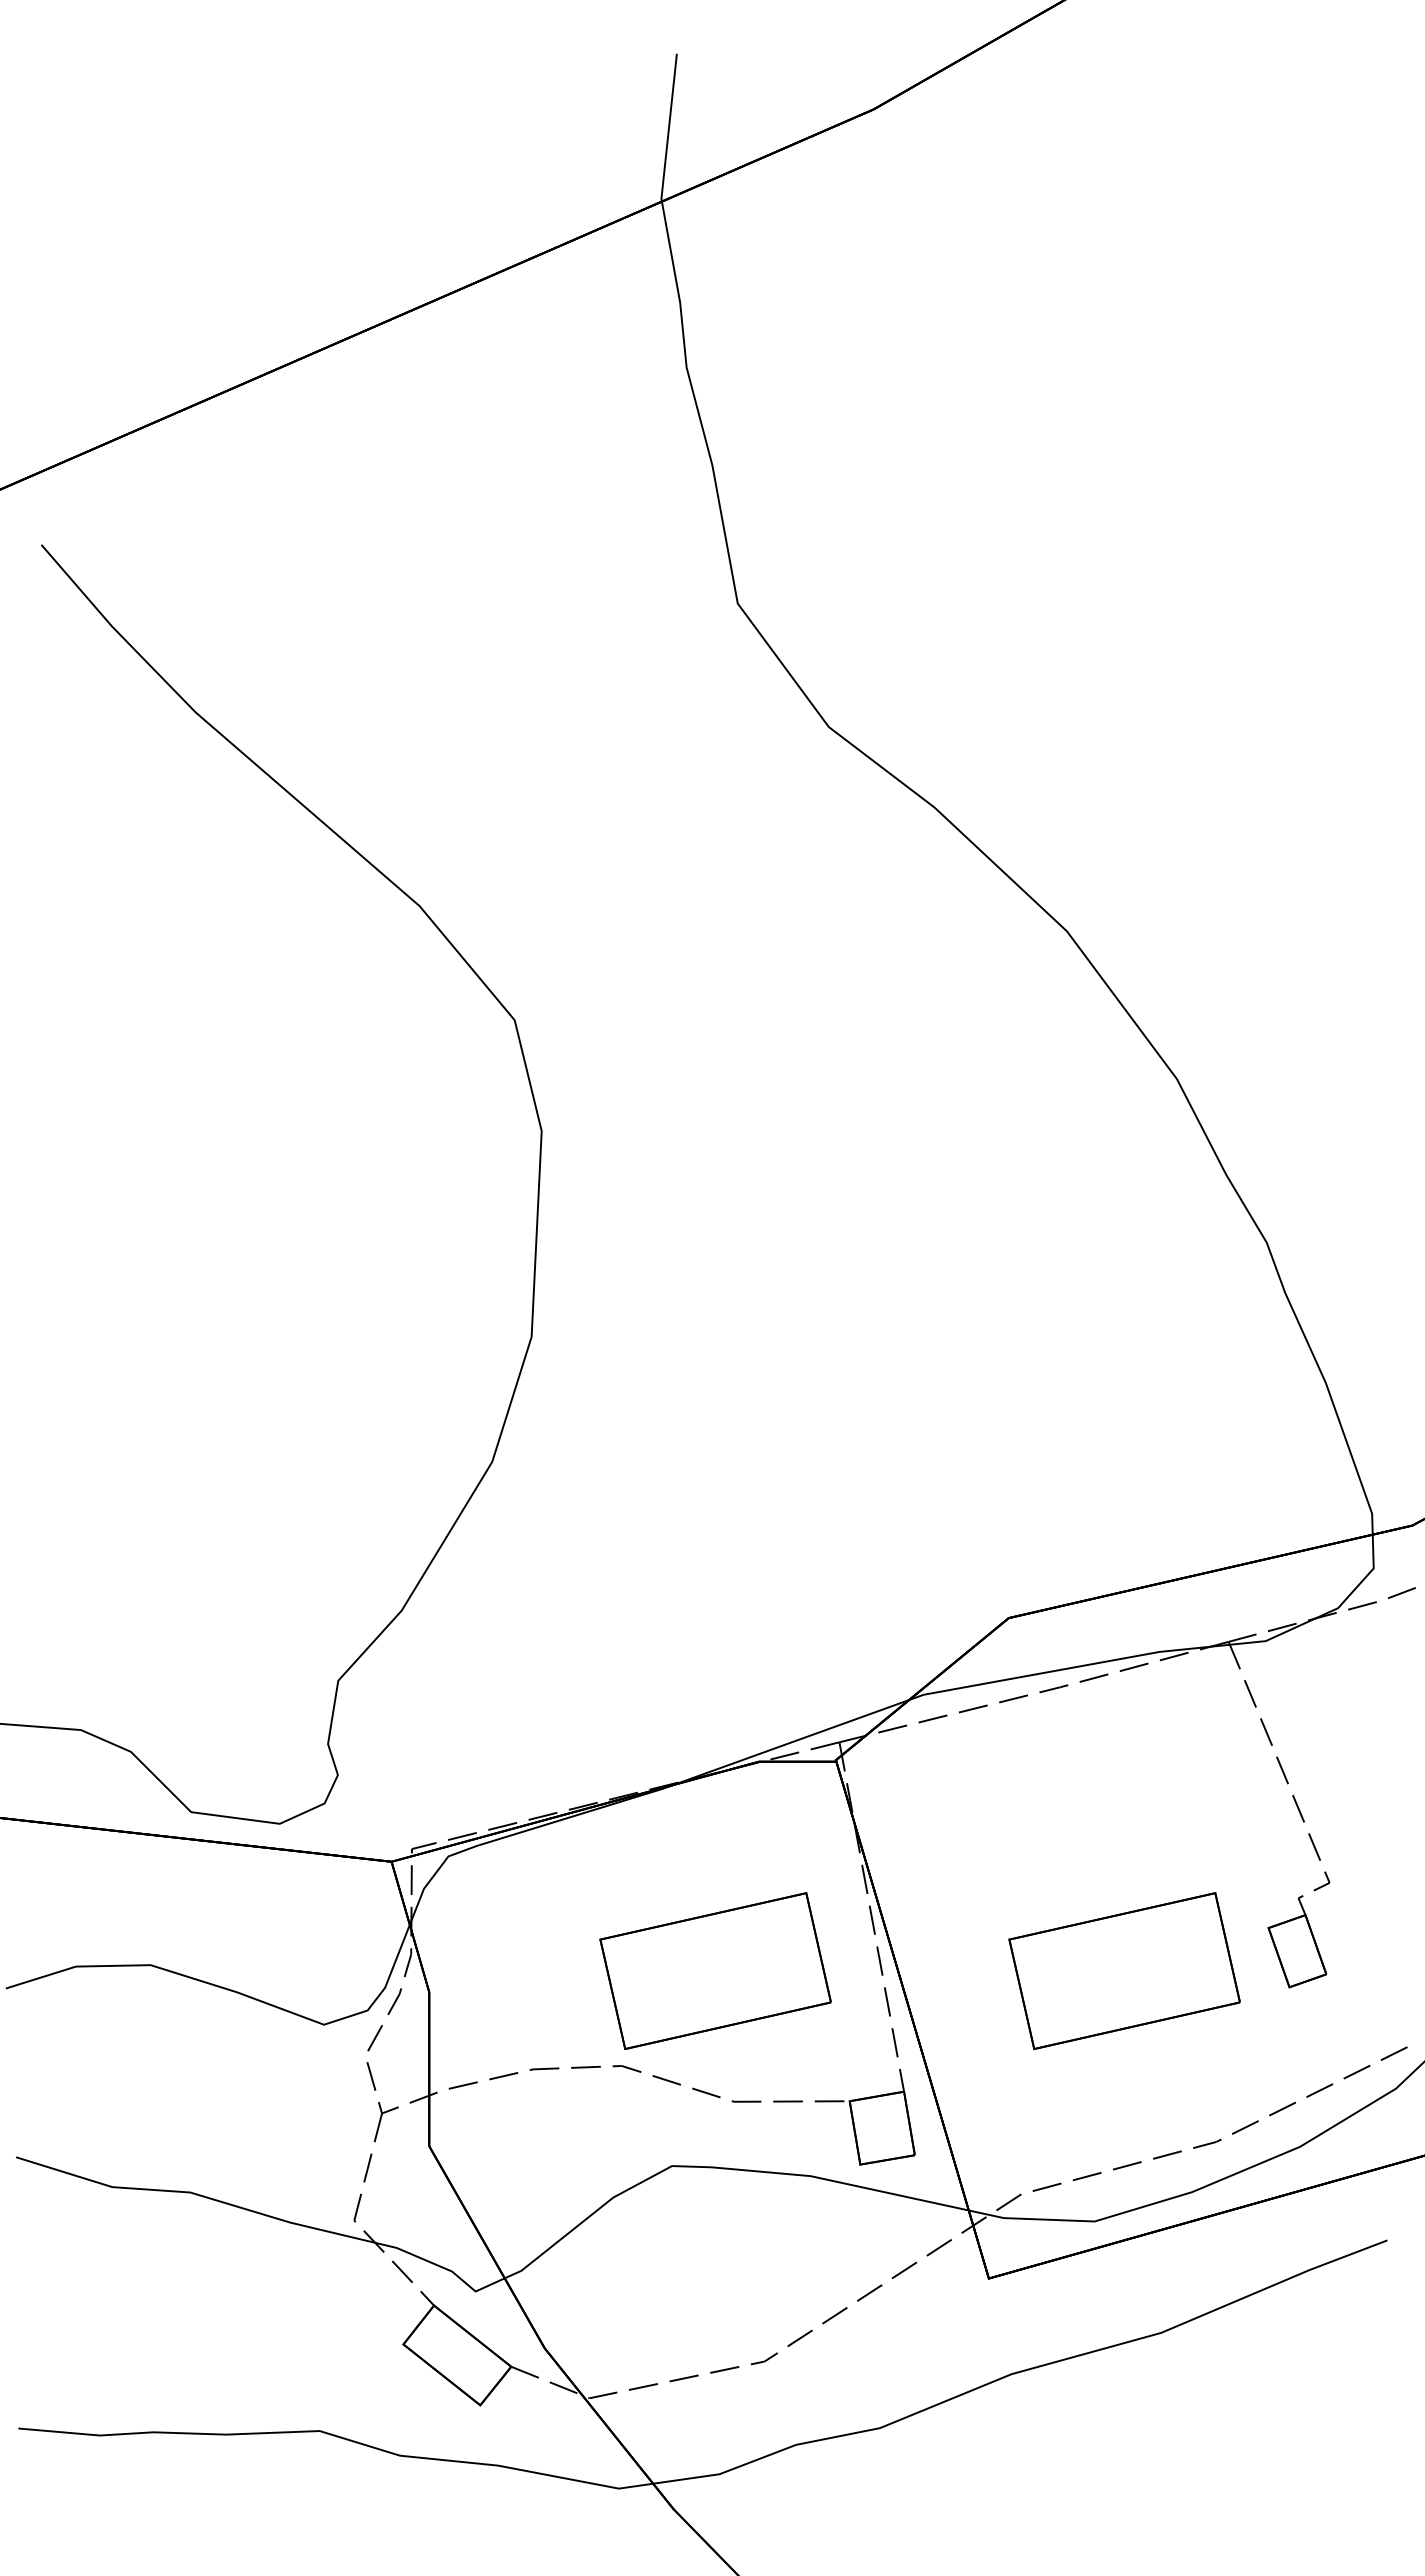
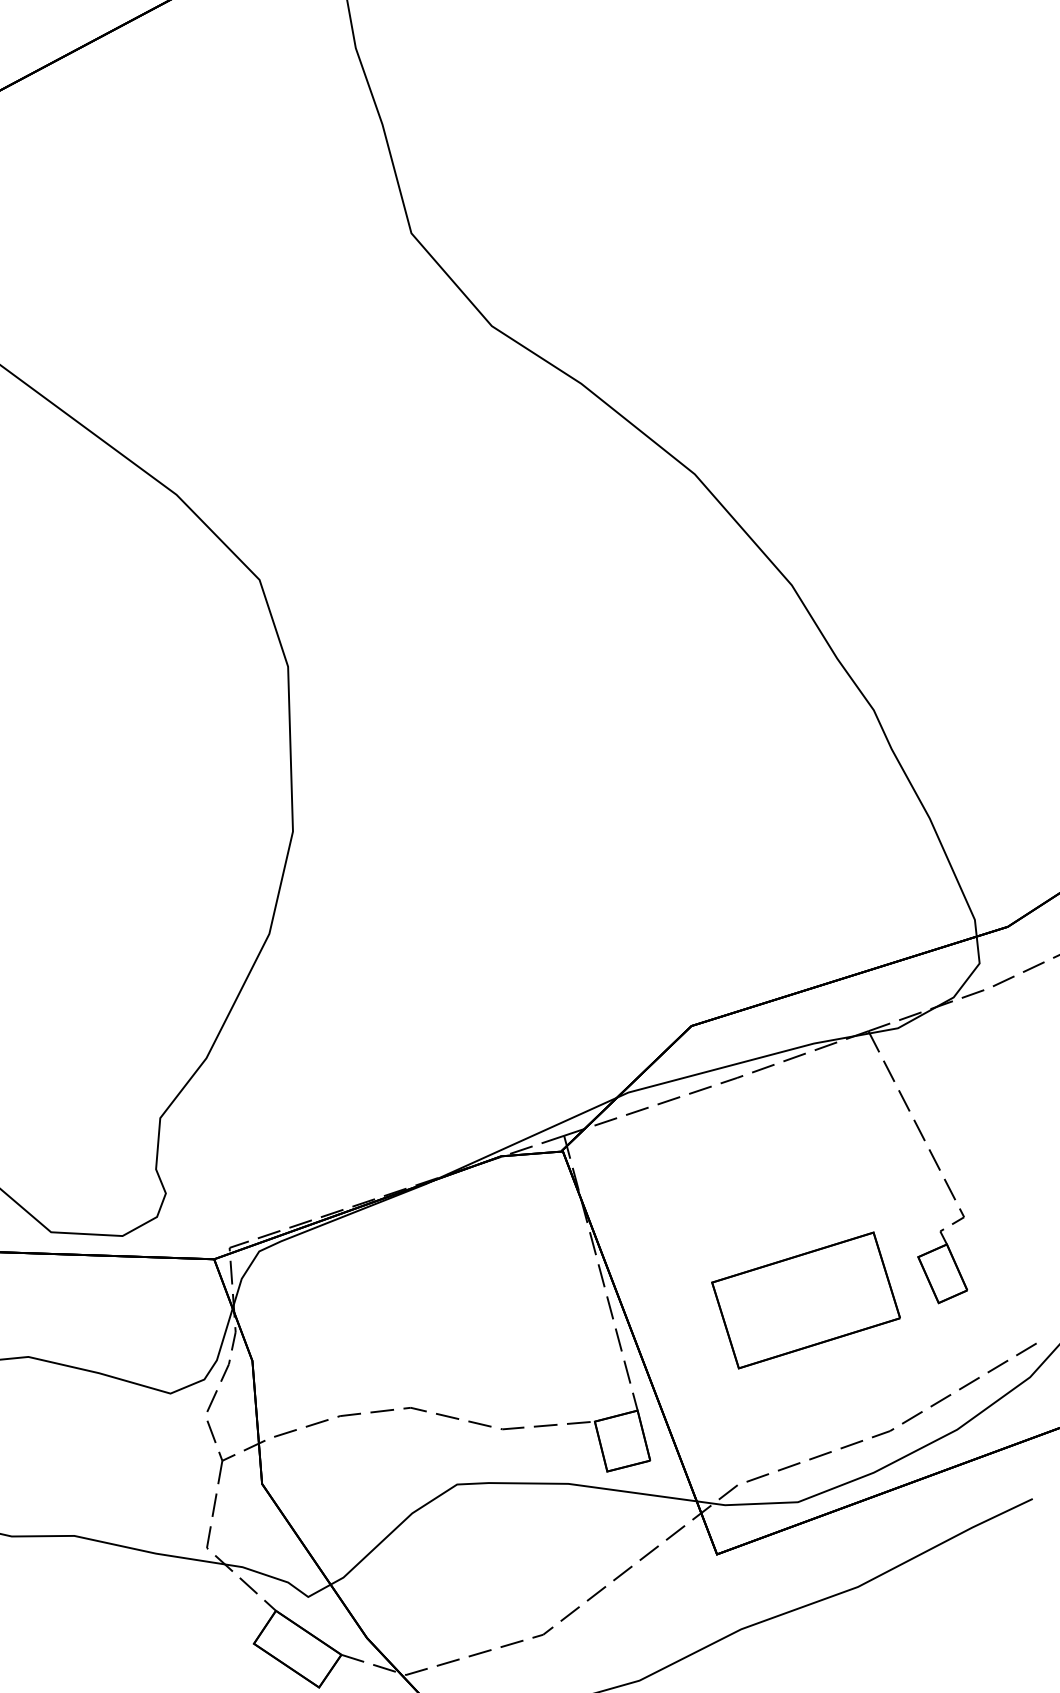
part: (715, 1971) -> (479, 1326), removed

